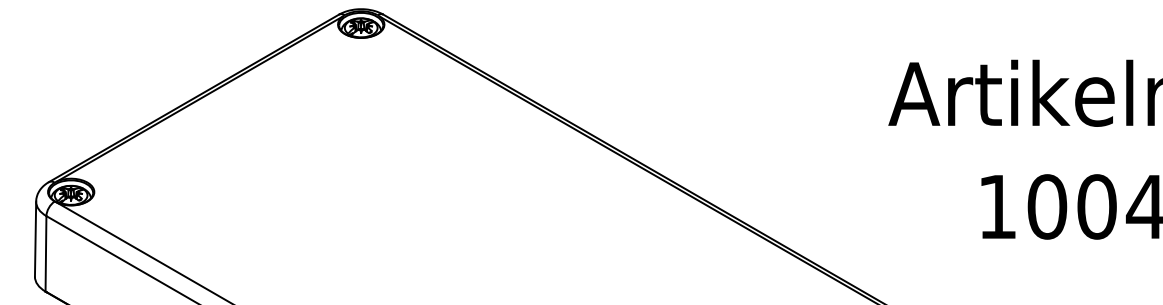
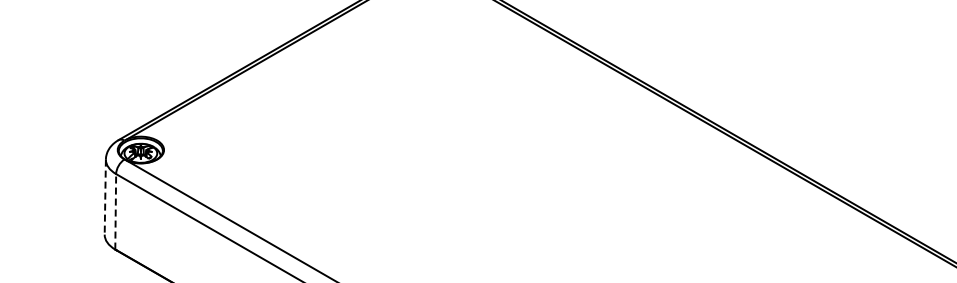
line: (35, 239) -> (105, 197), solid -> dashed
line: (46, 253) -> (116, 211), solid -> dashed

